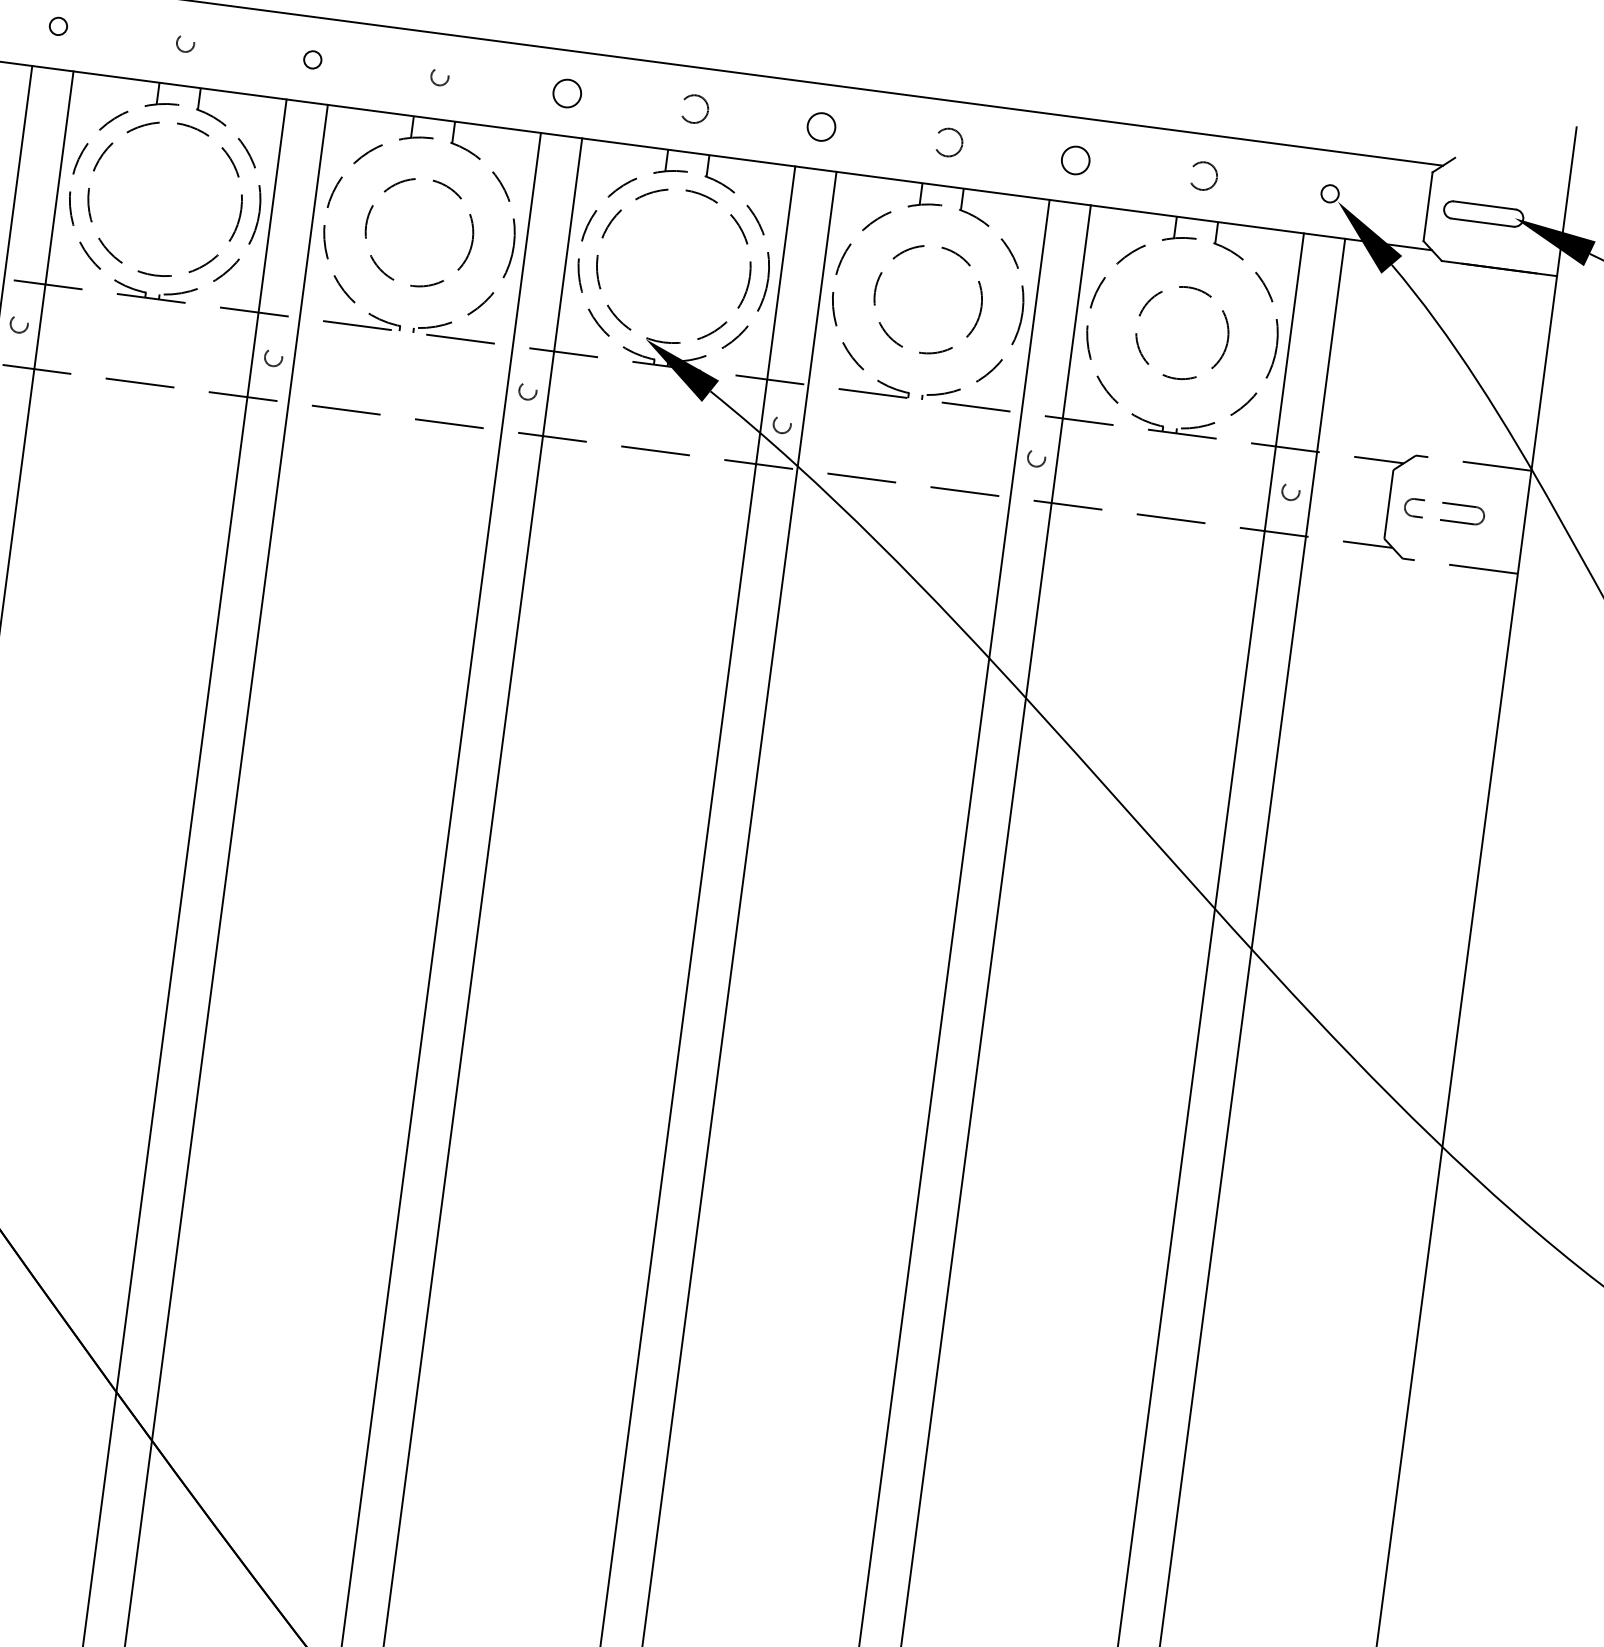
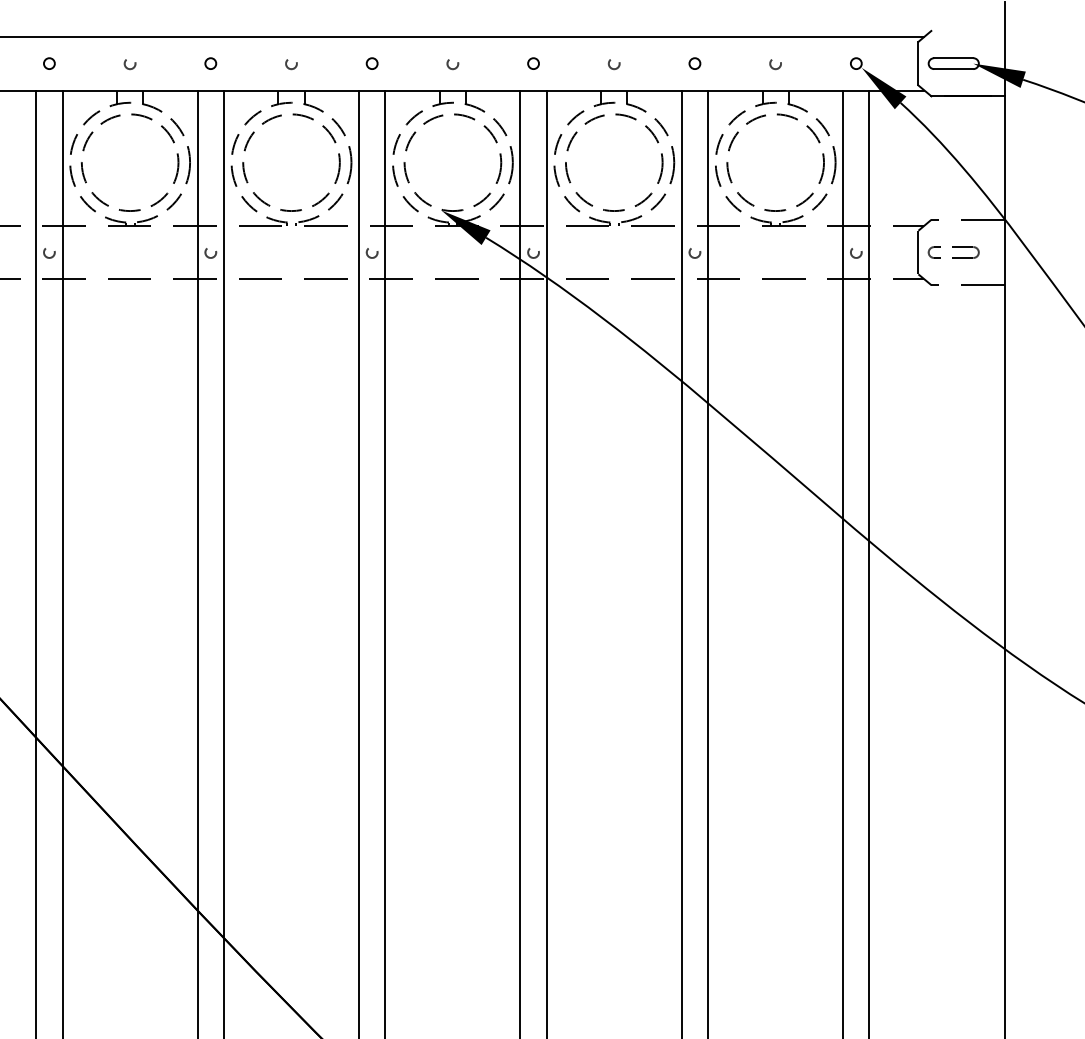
circle: (566, 92) -> (371, 63), size x0.62
circle: (693, 111) -> (452, 64), size x0.62
circle: (821, 126) -> (533, 63), size x0.62
circle: (948, 144) -> (614, 64), size x0.62
circle: (1075, 159) -> (694, 63), size x0.62
circle: (1202, 178) -> (775, 64), size x0.62
circle: (419, 232) -> (291, 162), size x1.43
circle: (928, 299) -> (614, 162), size x1.43
circle: (1182, 332) -> (775, 162), size x1.67

